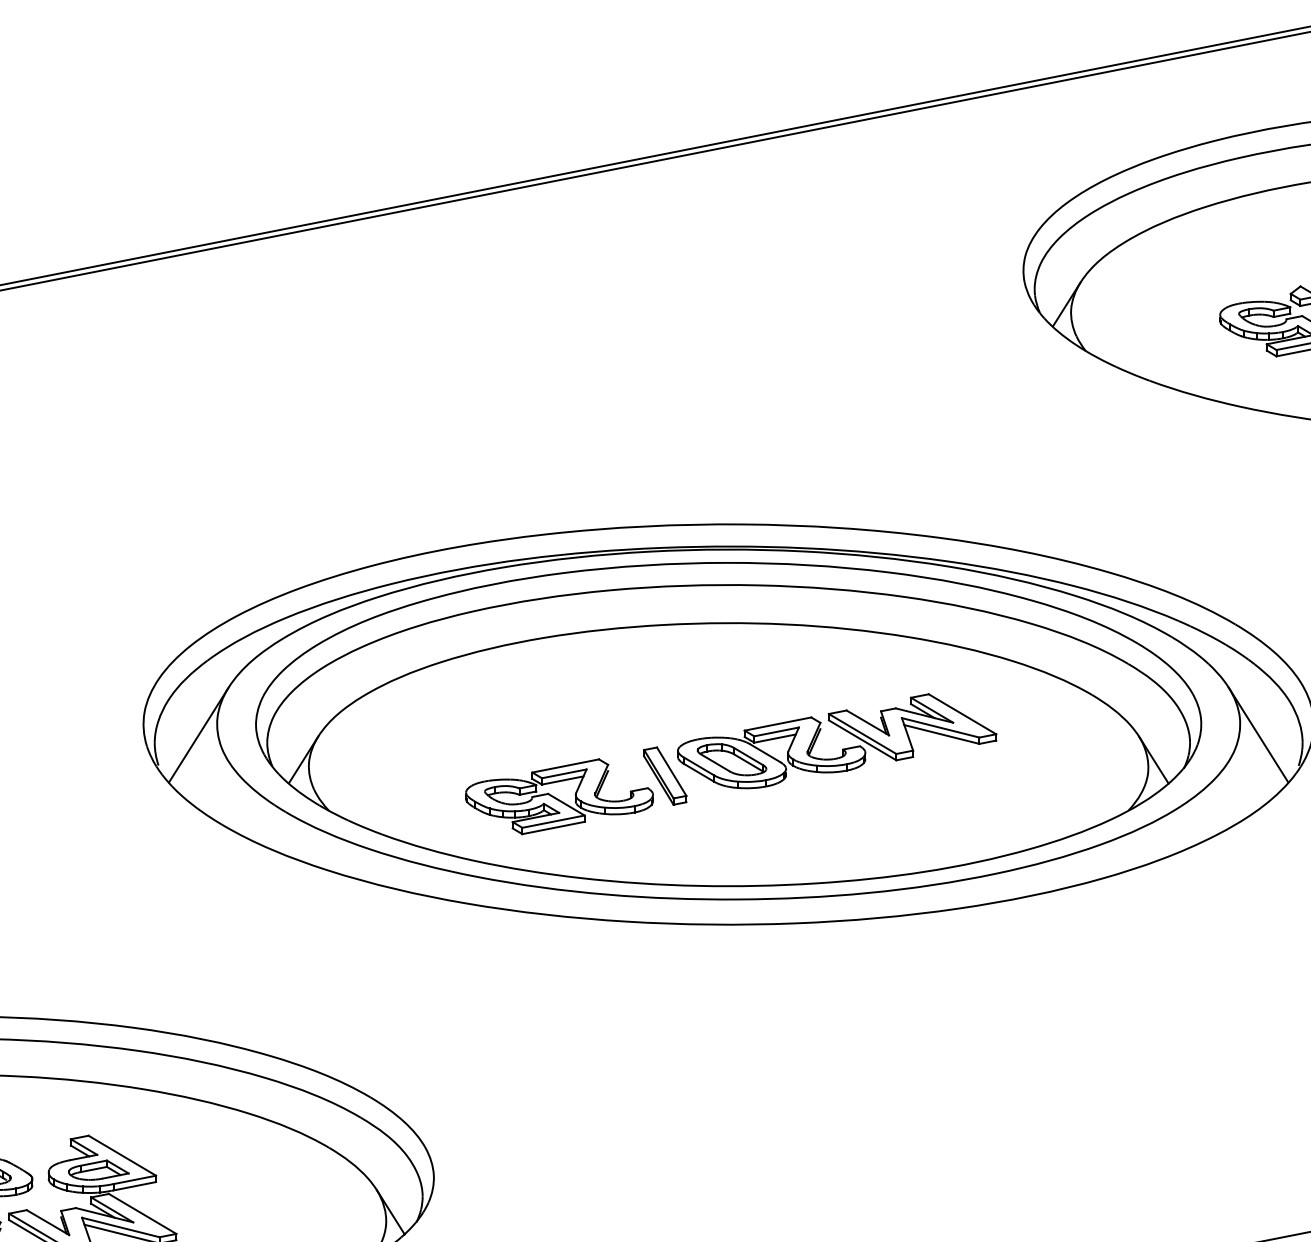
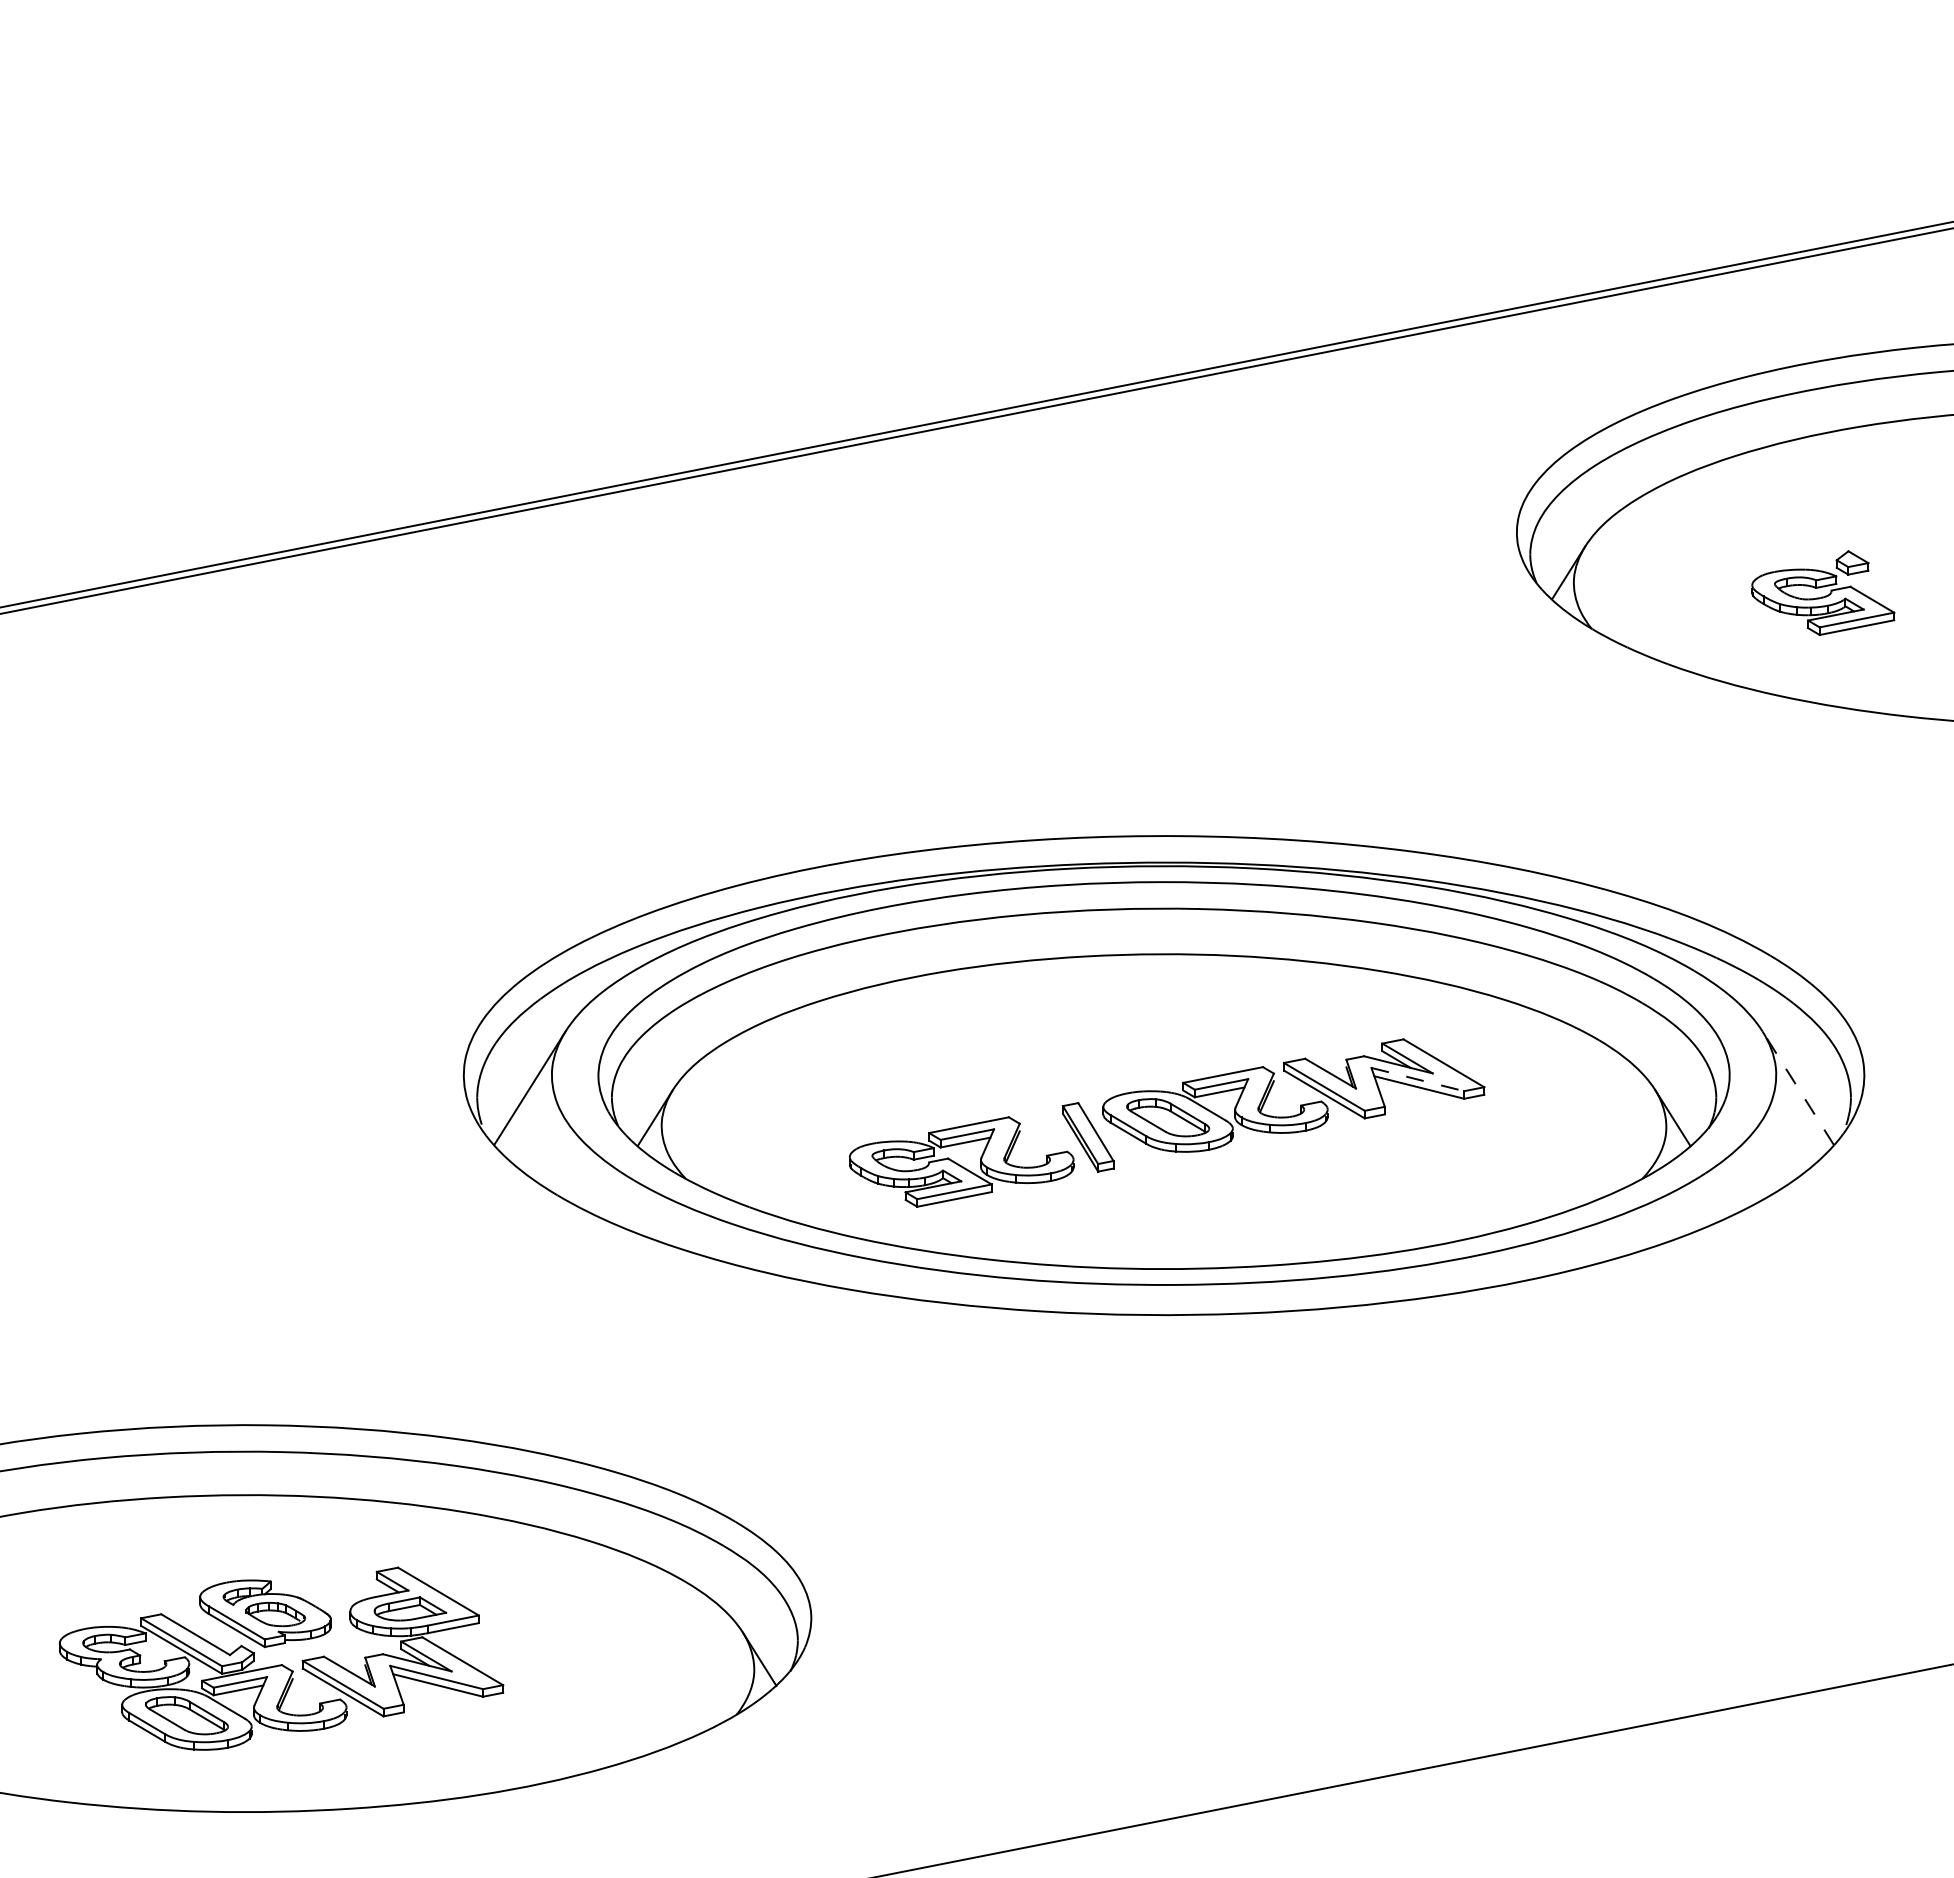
line: (940, 727) -> (1417, 1079), solid -> dashed
line: (1258, 735) -> (1798, 1088), solid -> dashed

